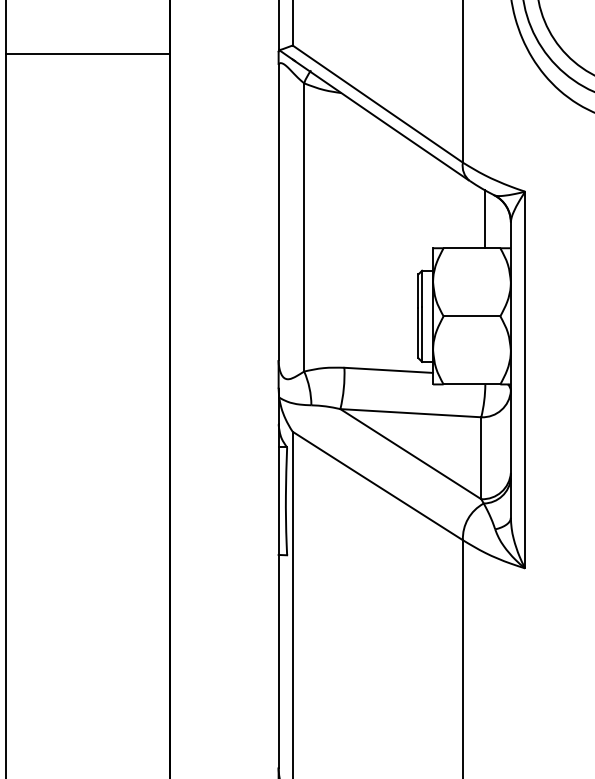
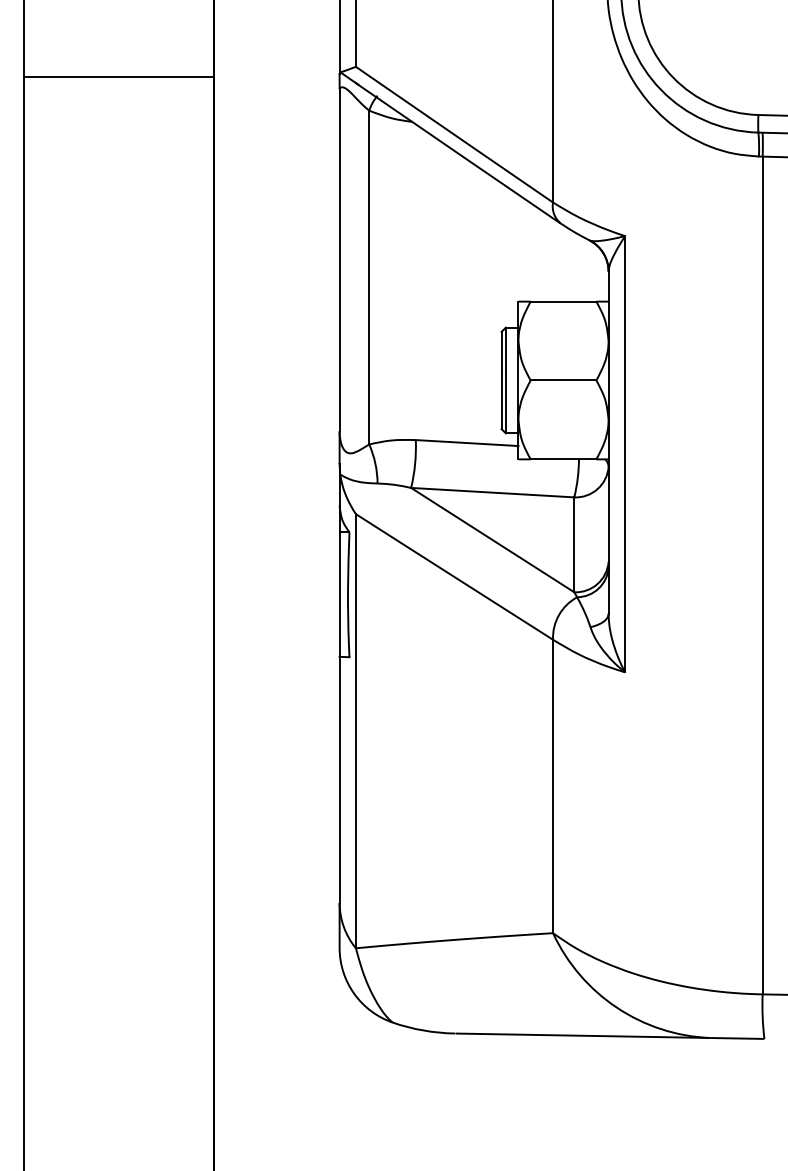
line: (484, 218) -> (578, 267), removed

